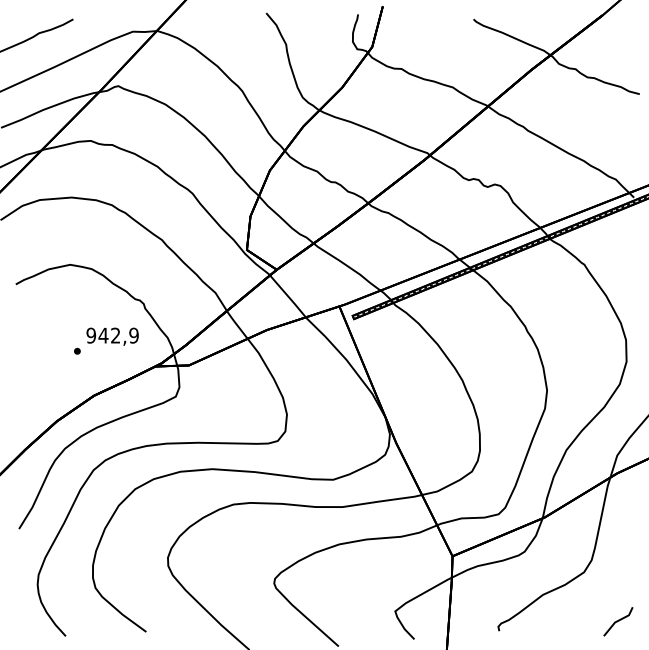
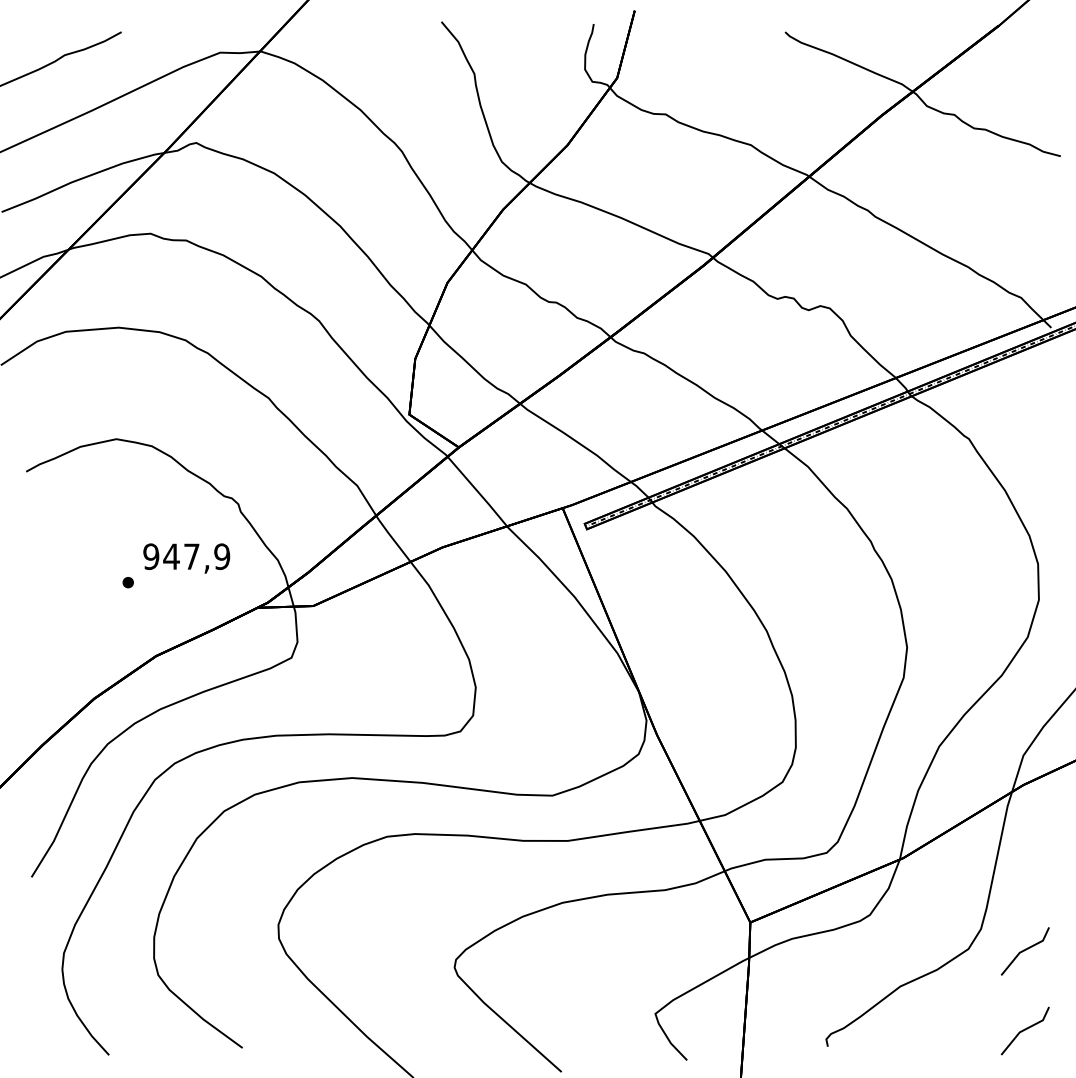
text: (115, 335) -> (191, 556), 942,9 -> 947,9
line: (618, 573) -> (1025, 951), added

